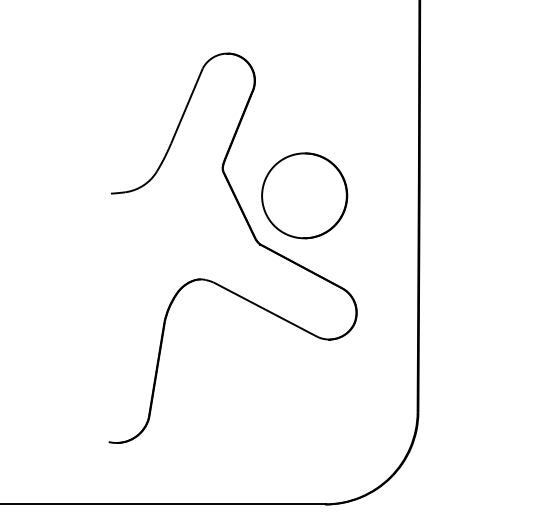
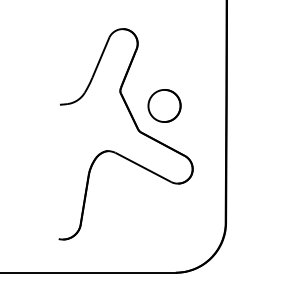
part: (304, 194) -> (164, 105), size x0.7

